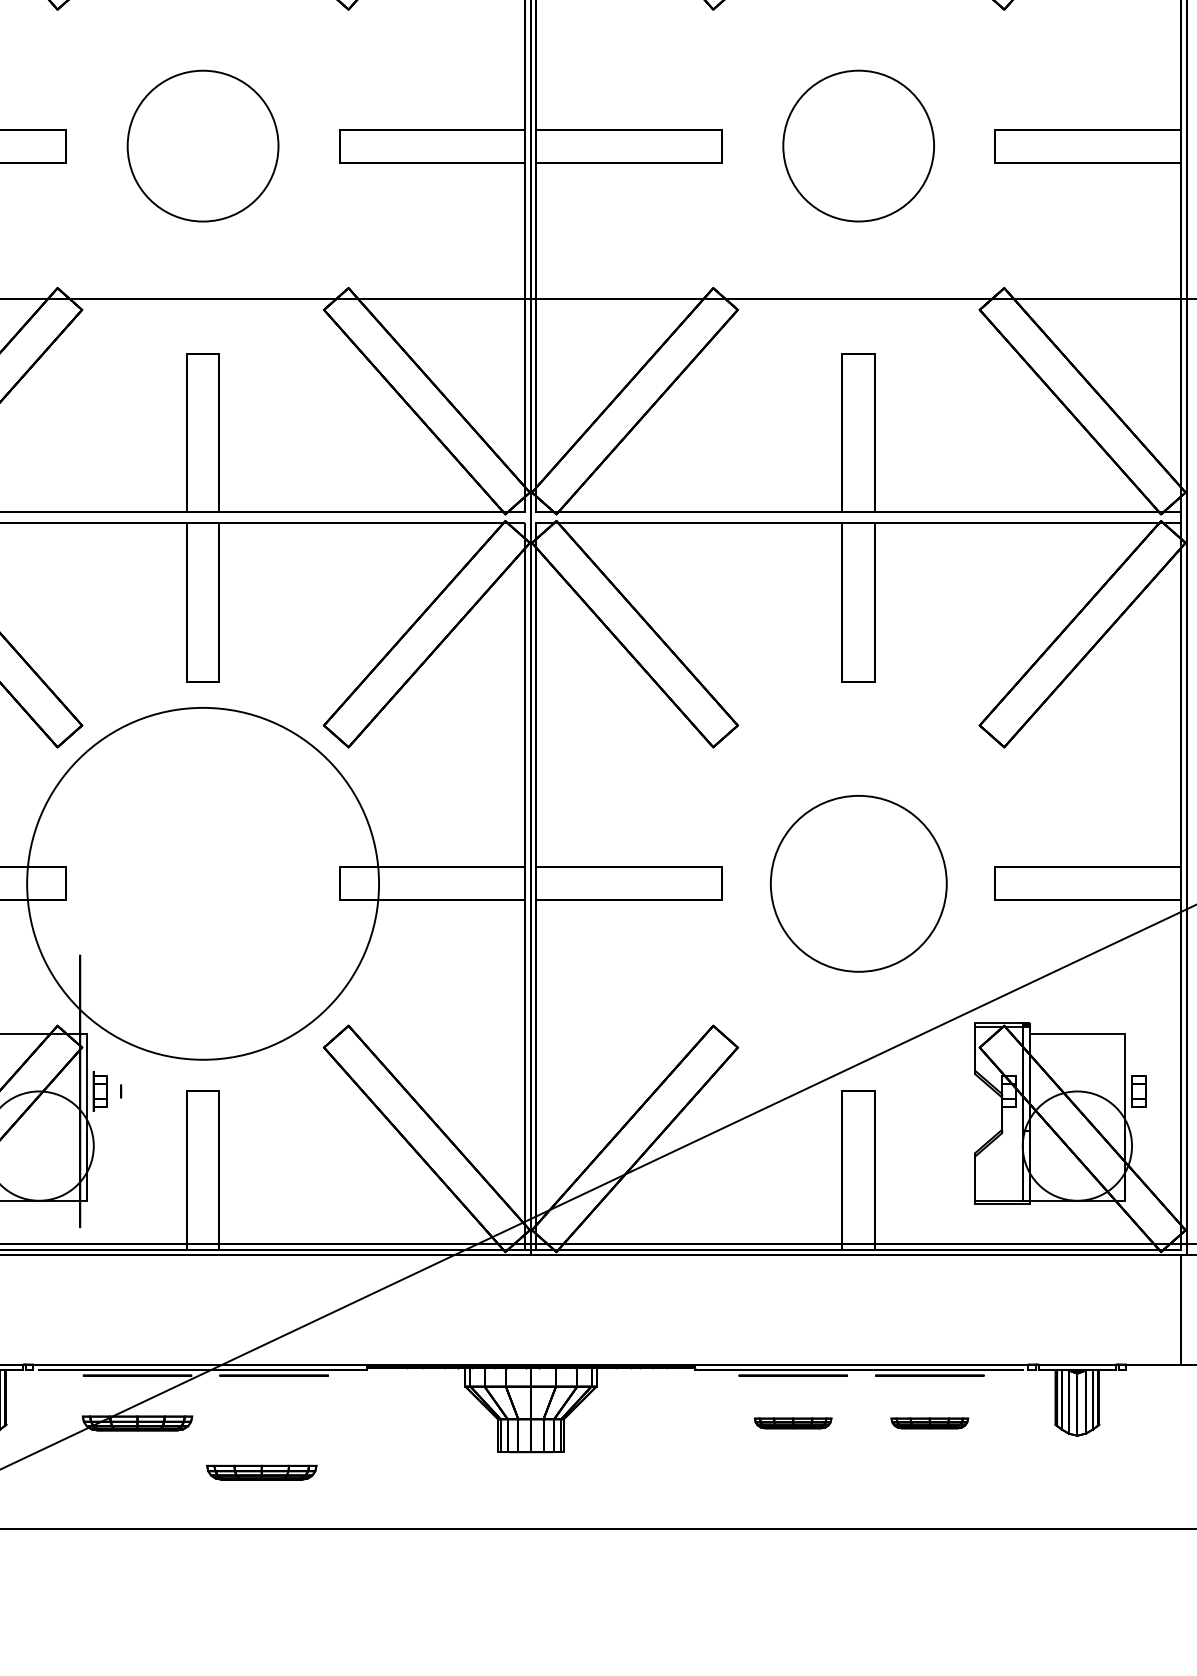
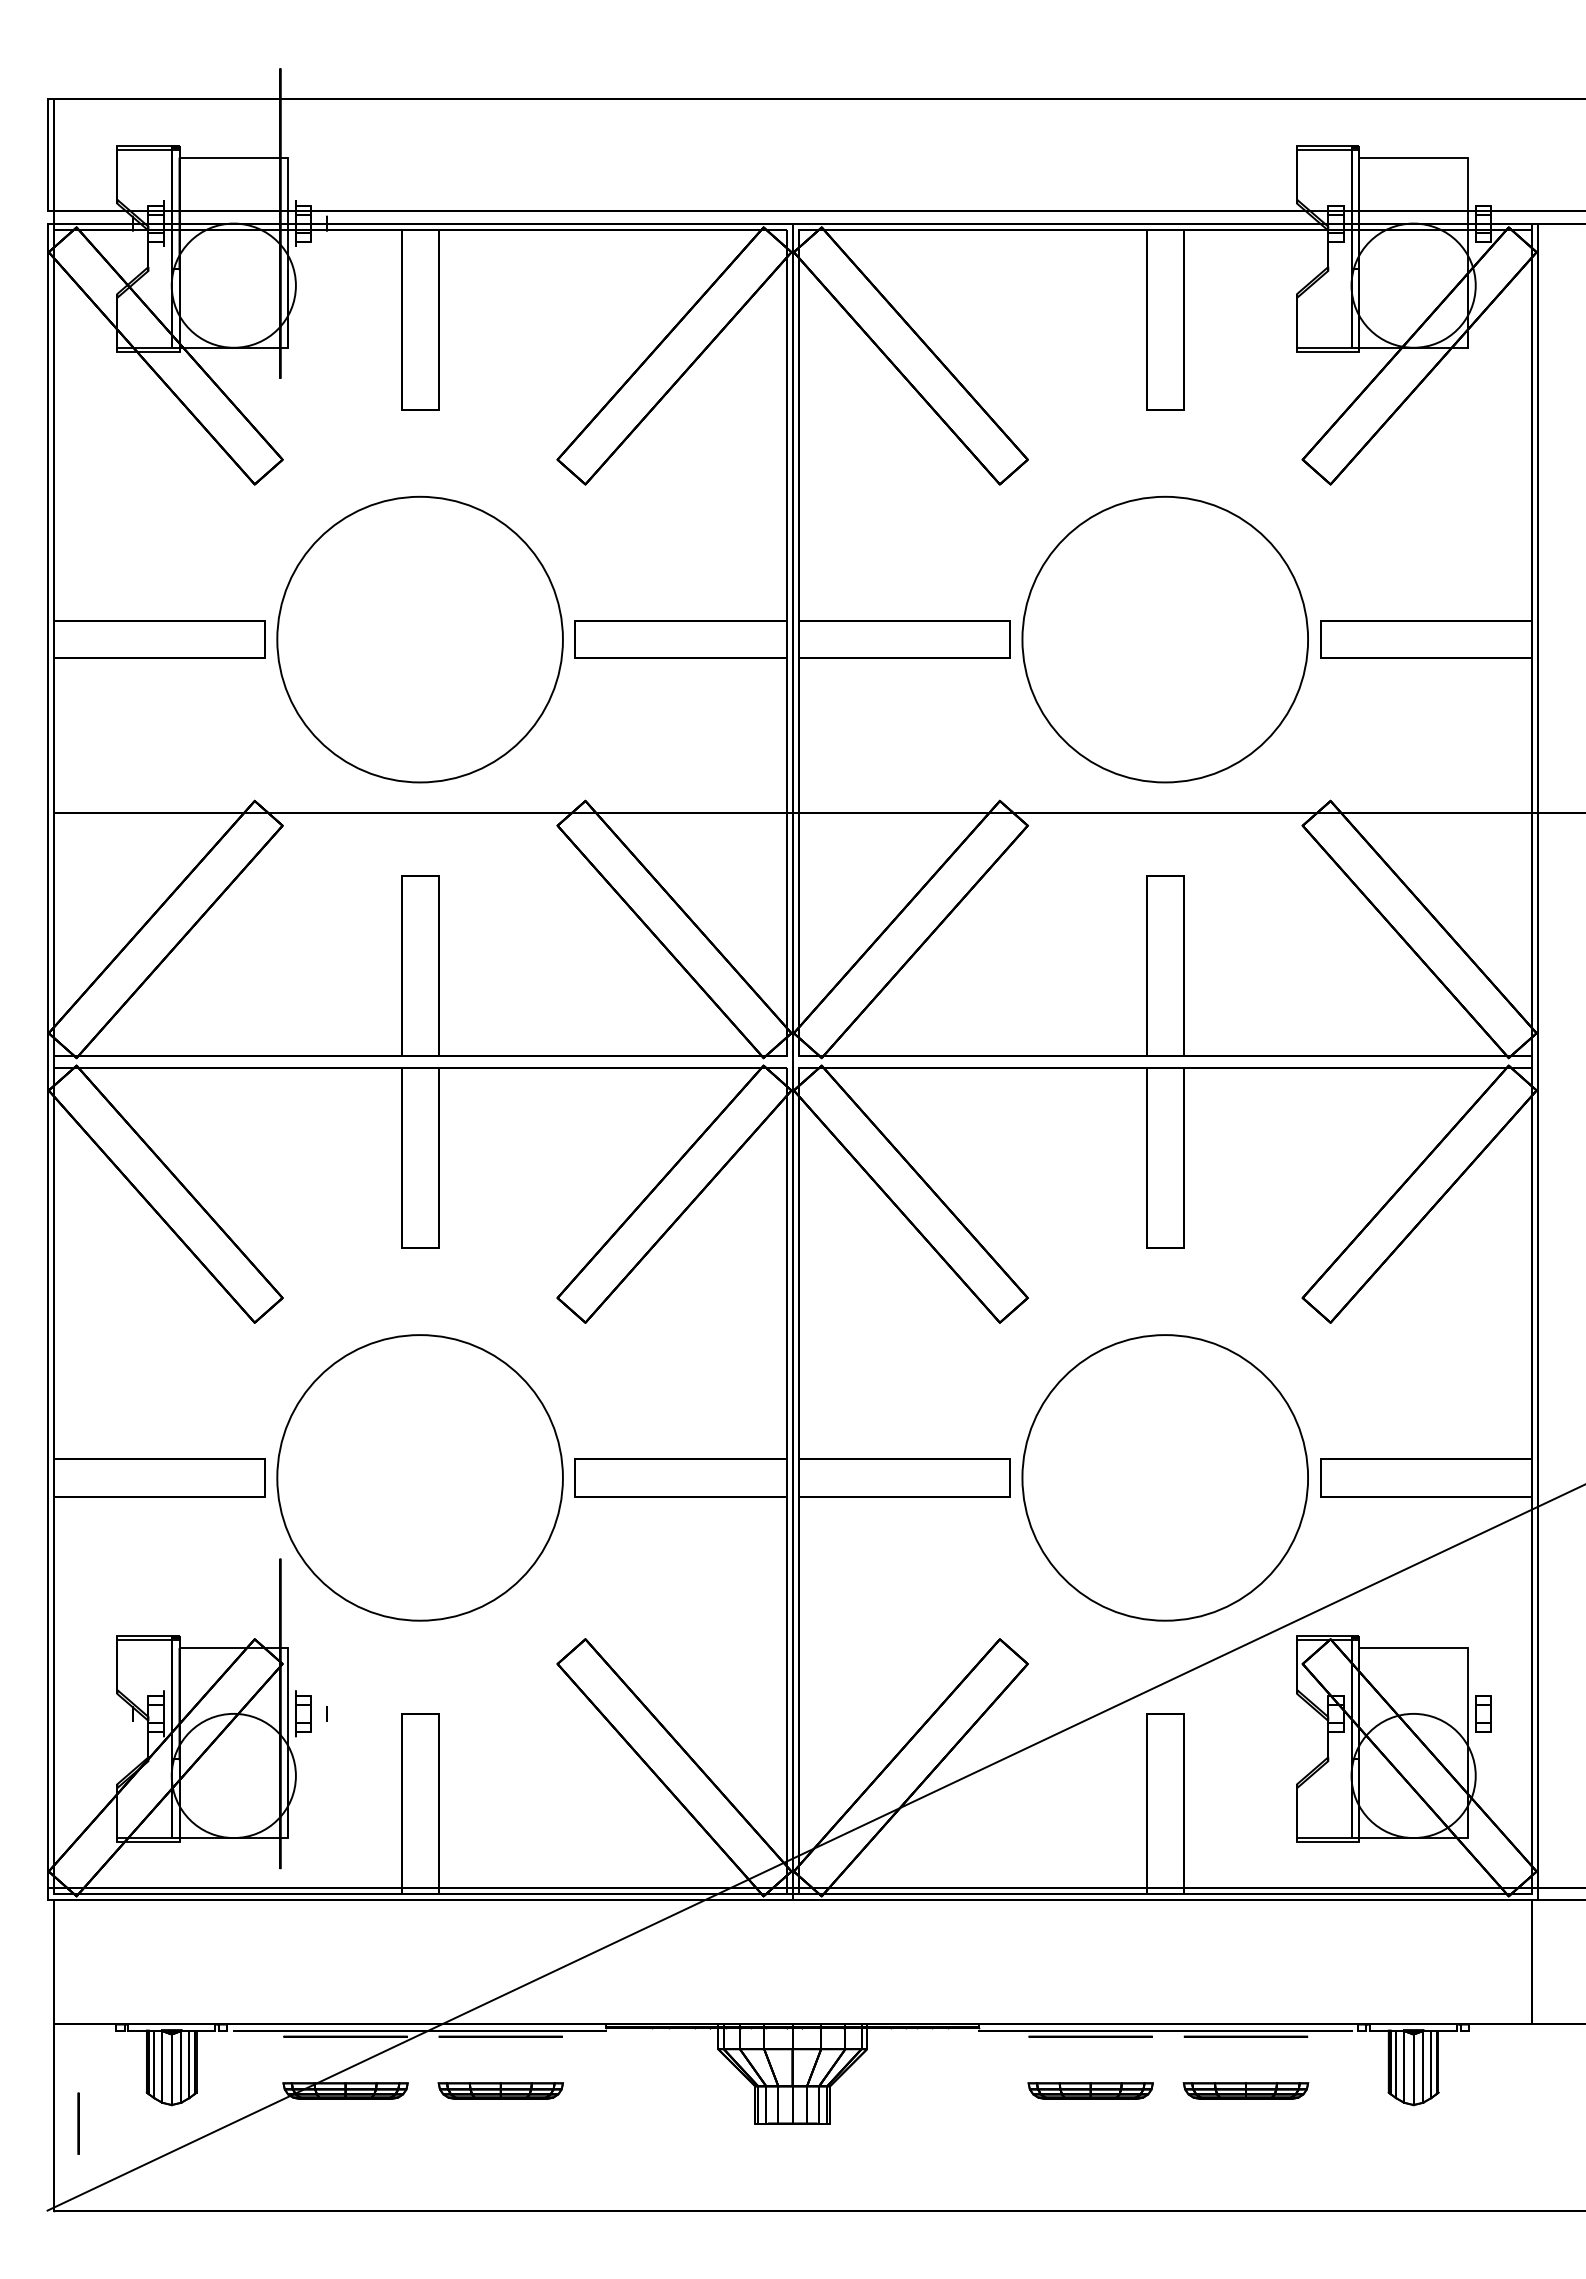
circle: (202, 146) -> (419, 639), size x1.67
circle: (858, 146) -> (1164, 639), size x1.67
circle: (202, 883) -> (419, 1477), size x0.71
circle: (859, 883) -> (1165, 1477), size x1.43
part: (793, 1422) -> (1090, 2090), size x1.43
part: (929, 1422) -> (1245, 2090), size x1.43
part: (261, 1472) -> (500, 2090), moved

